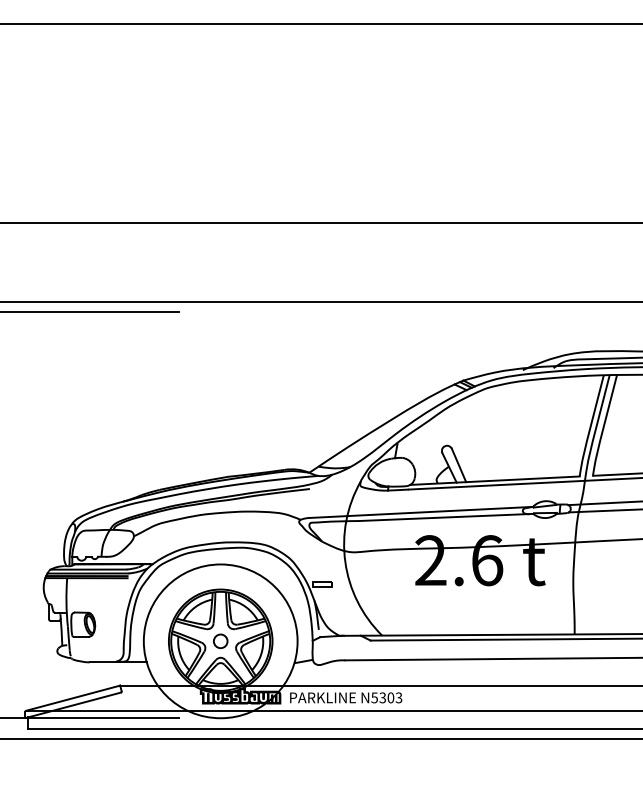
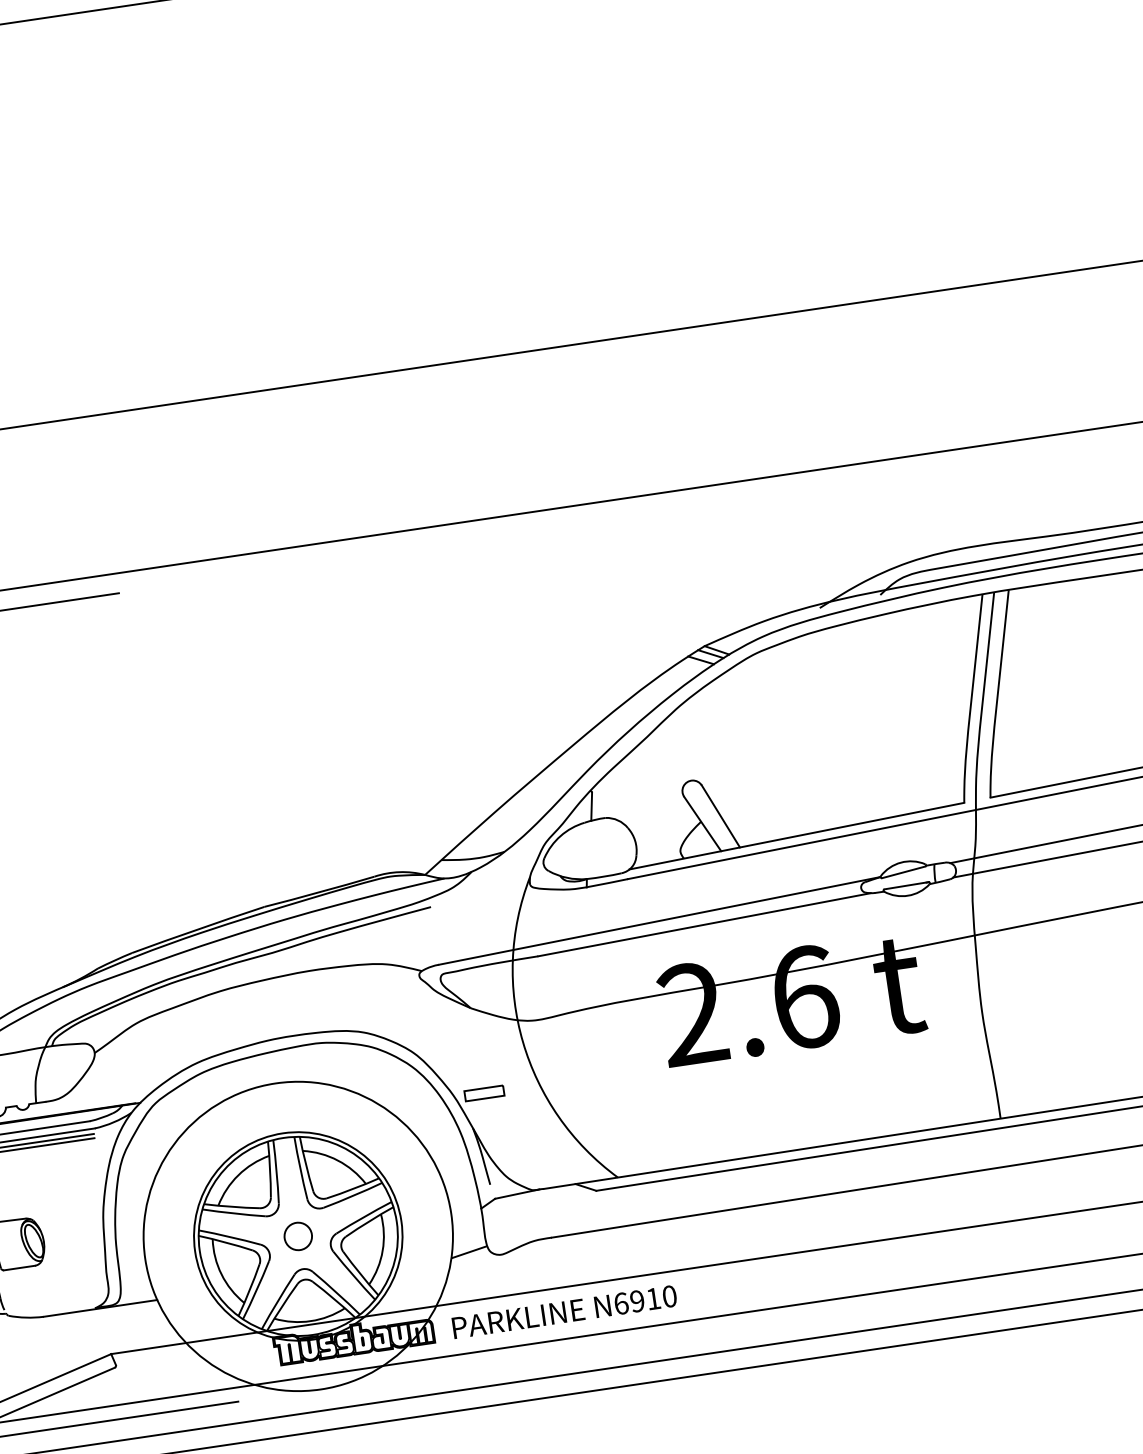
text: (386, 697) -> (644, 1299), N5303 -> N6910

